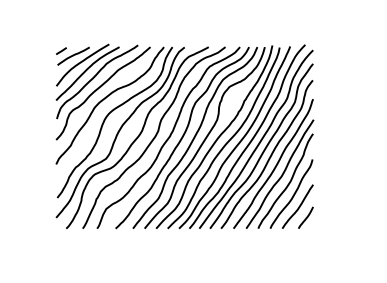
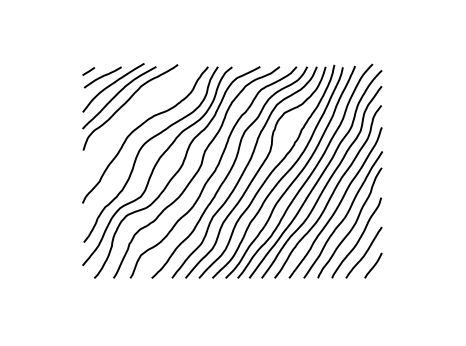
curve: (99, 88) -> (132, 115), removed

